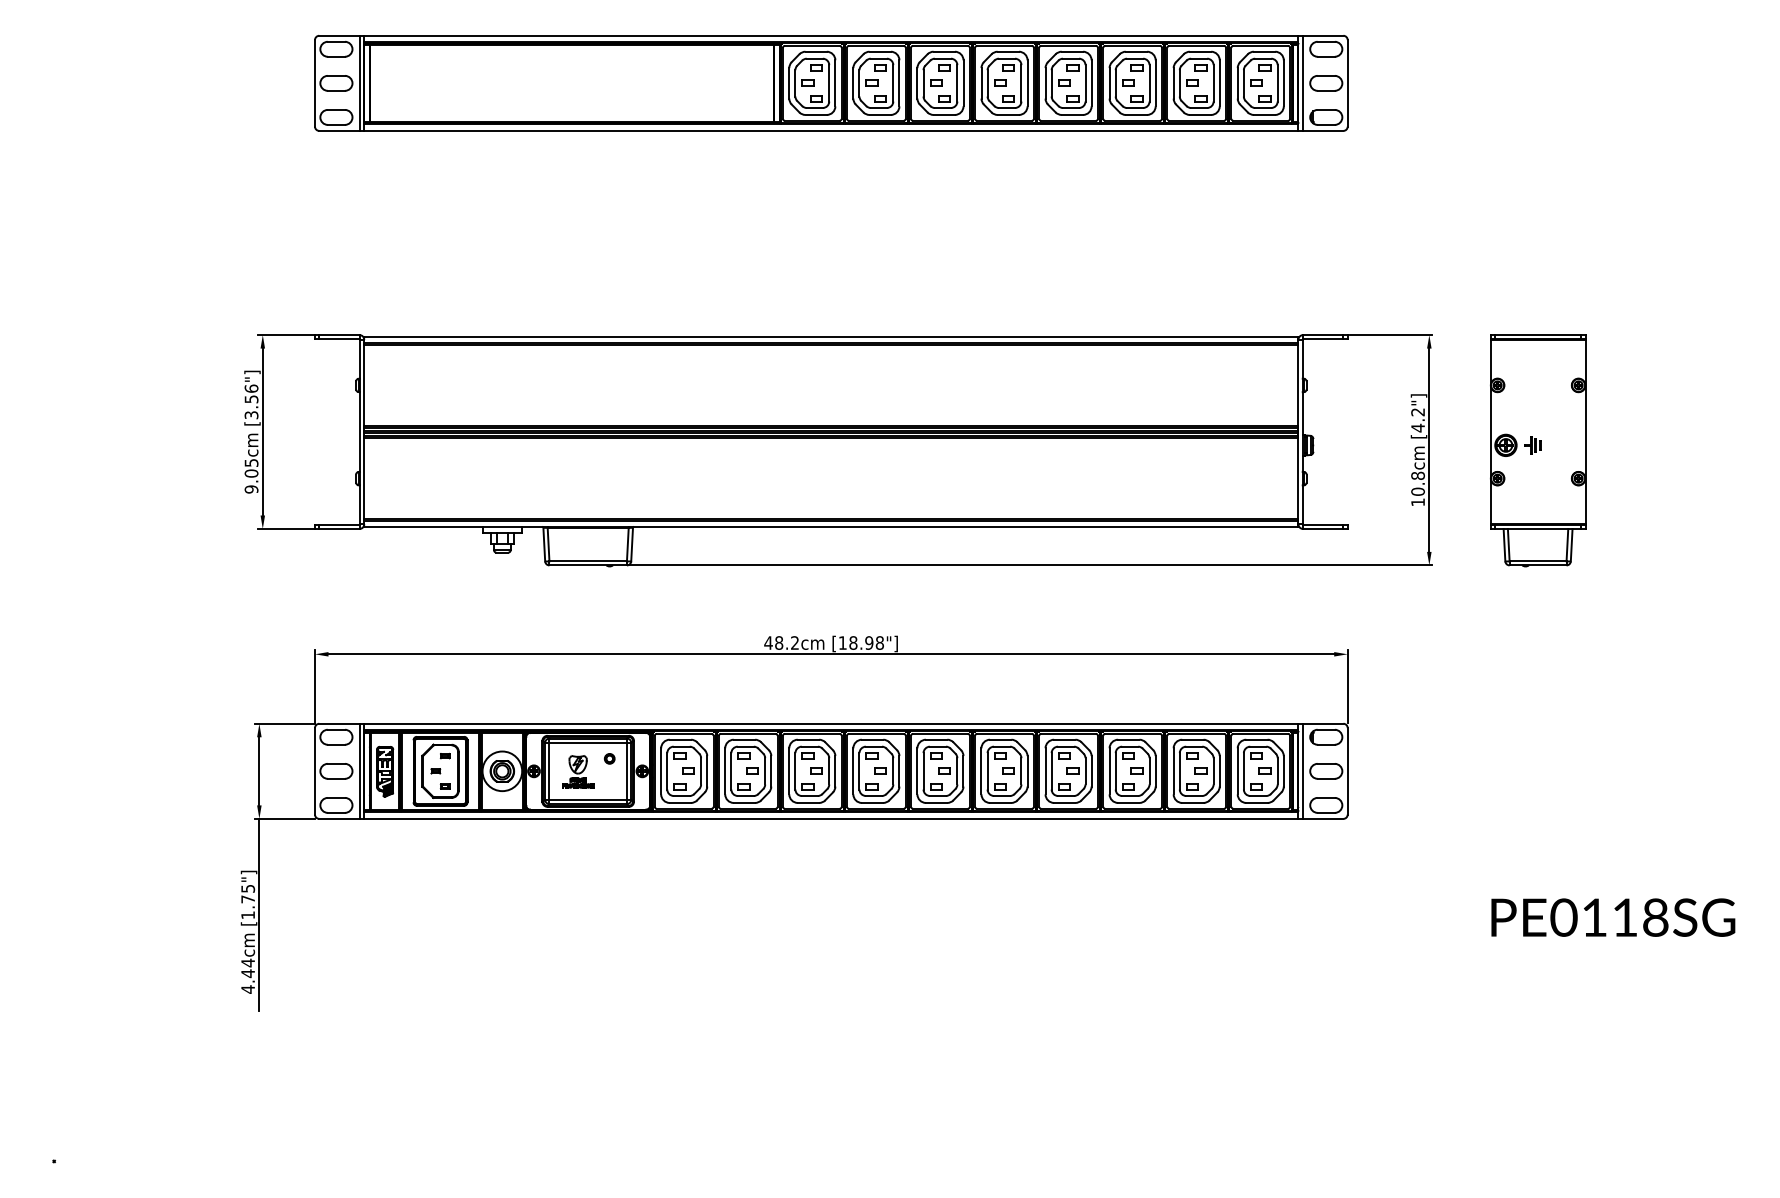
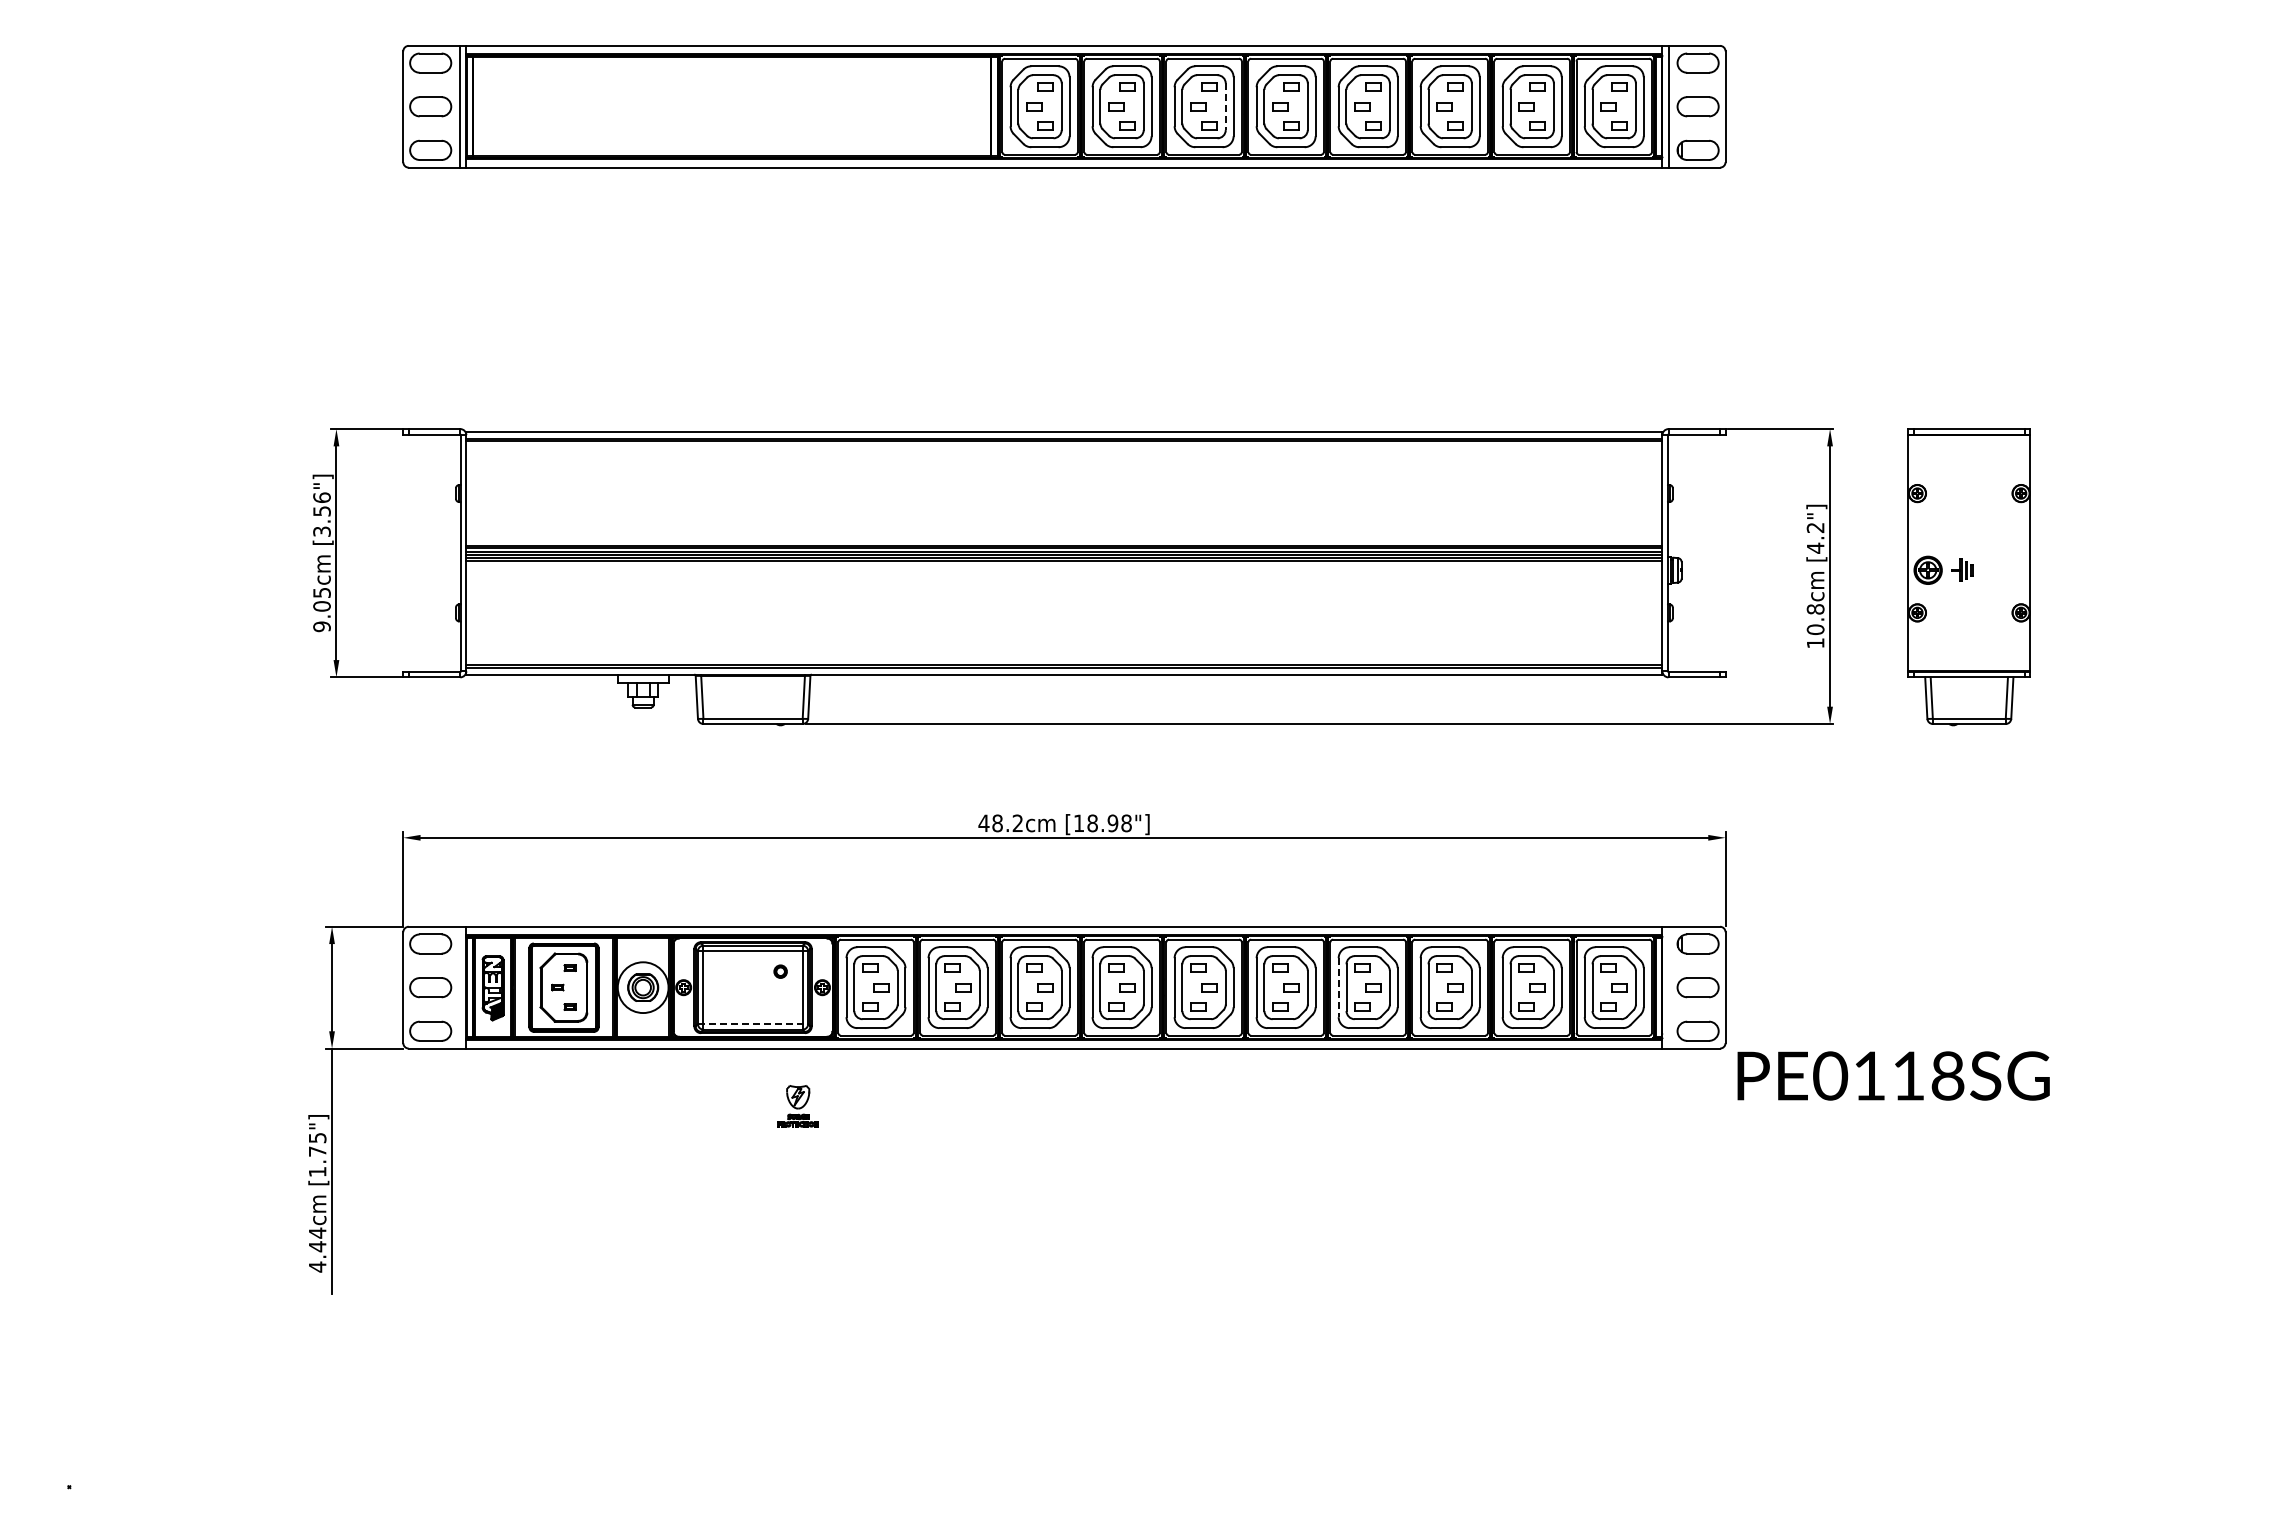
line: (957, 83) -> (1225, 107), solid -> dashed
line: (359, 771) -> (460, 987), removed
part: (577, 771) -> (797, 1106), moved
line: (1045, 771) -> (1338, 987), solid -> dashed
line: (1303, 771) -> (1668, 987), removed
line: (588, 800) -> (753, 1024), solid -> dashed
text: (1613, 917) -> (1893, 1075), moved

